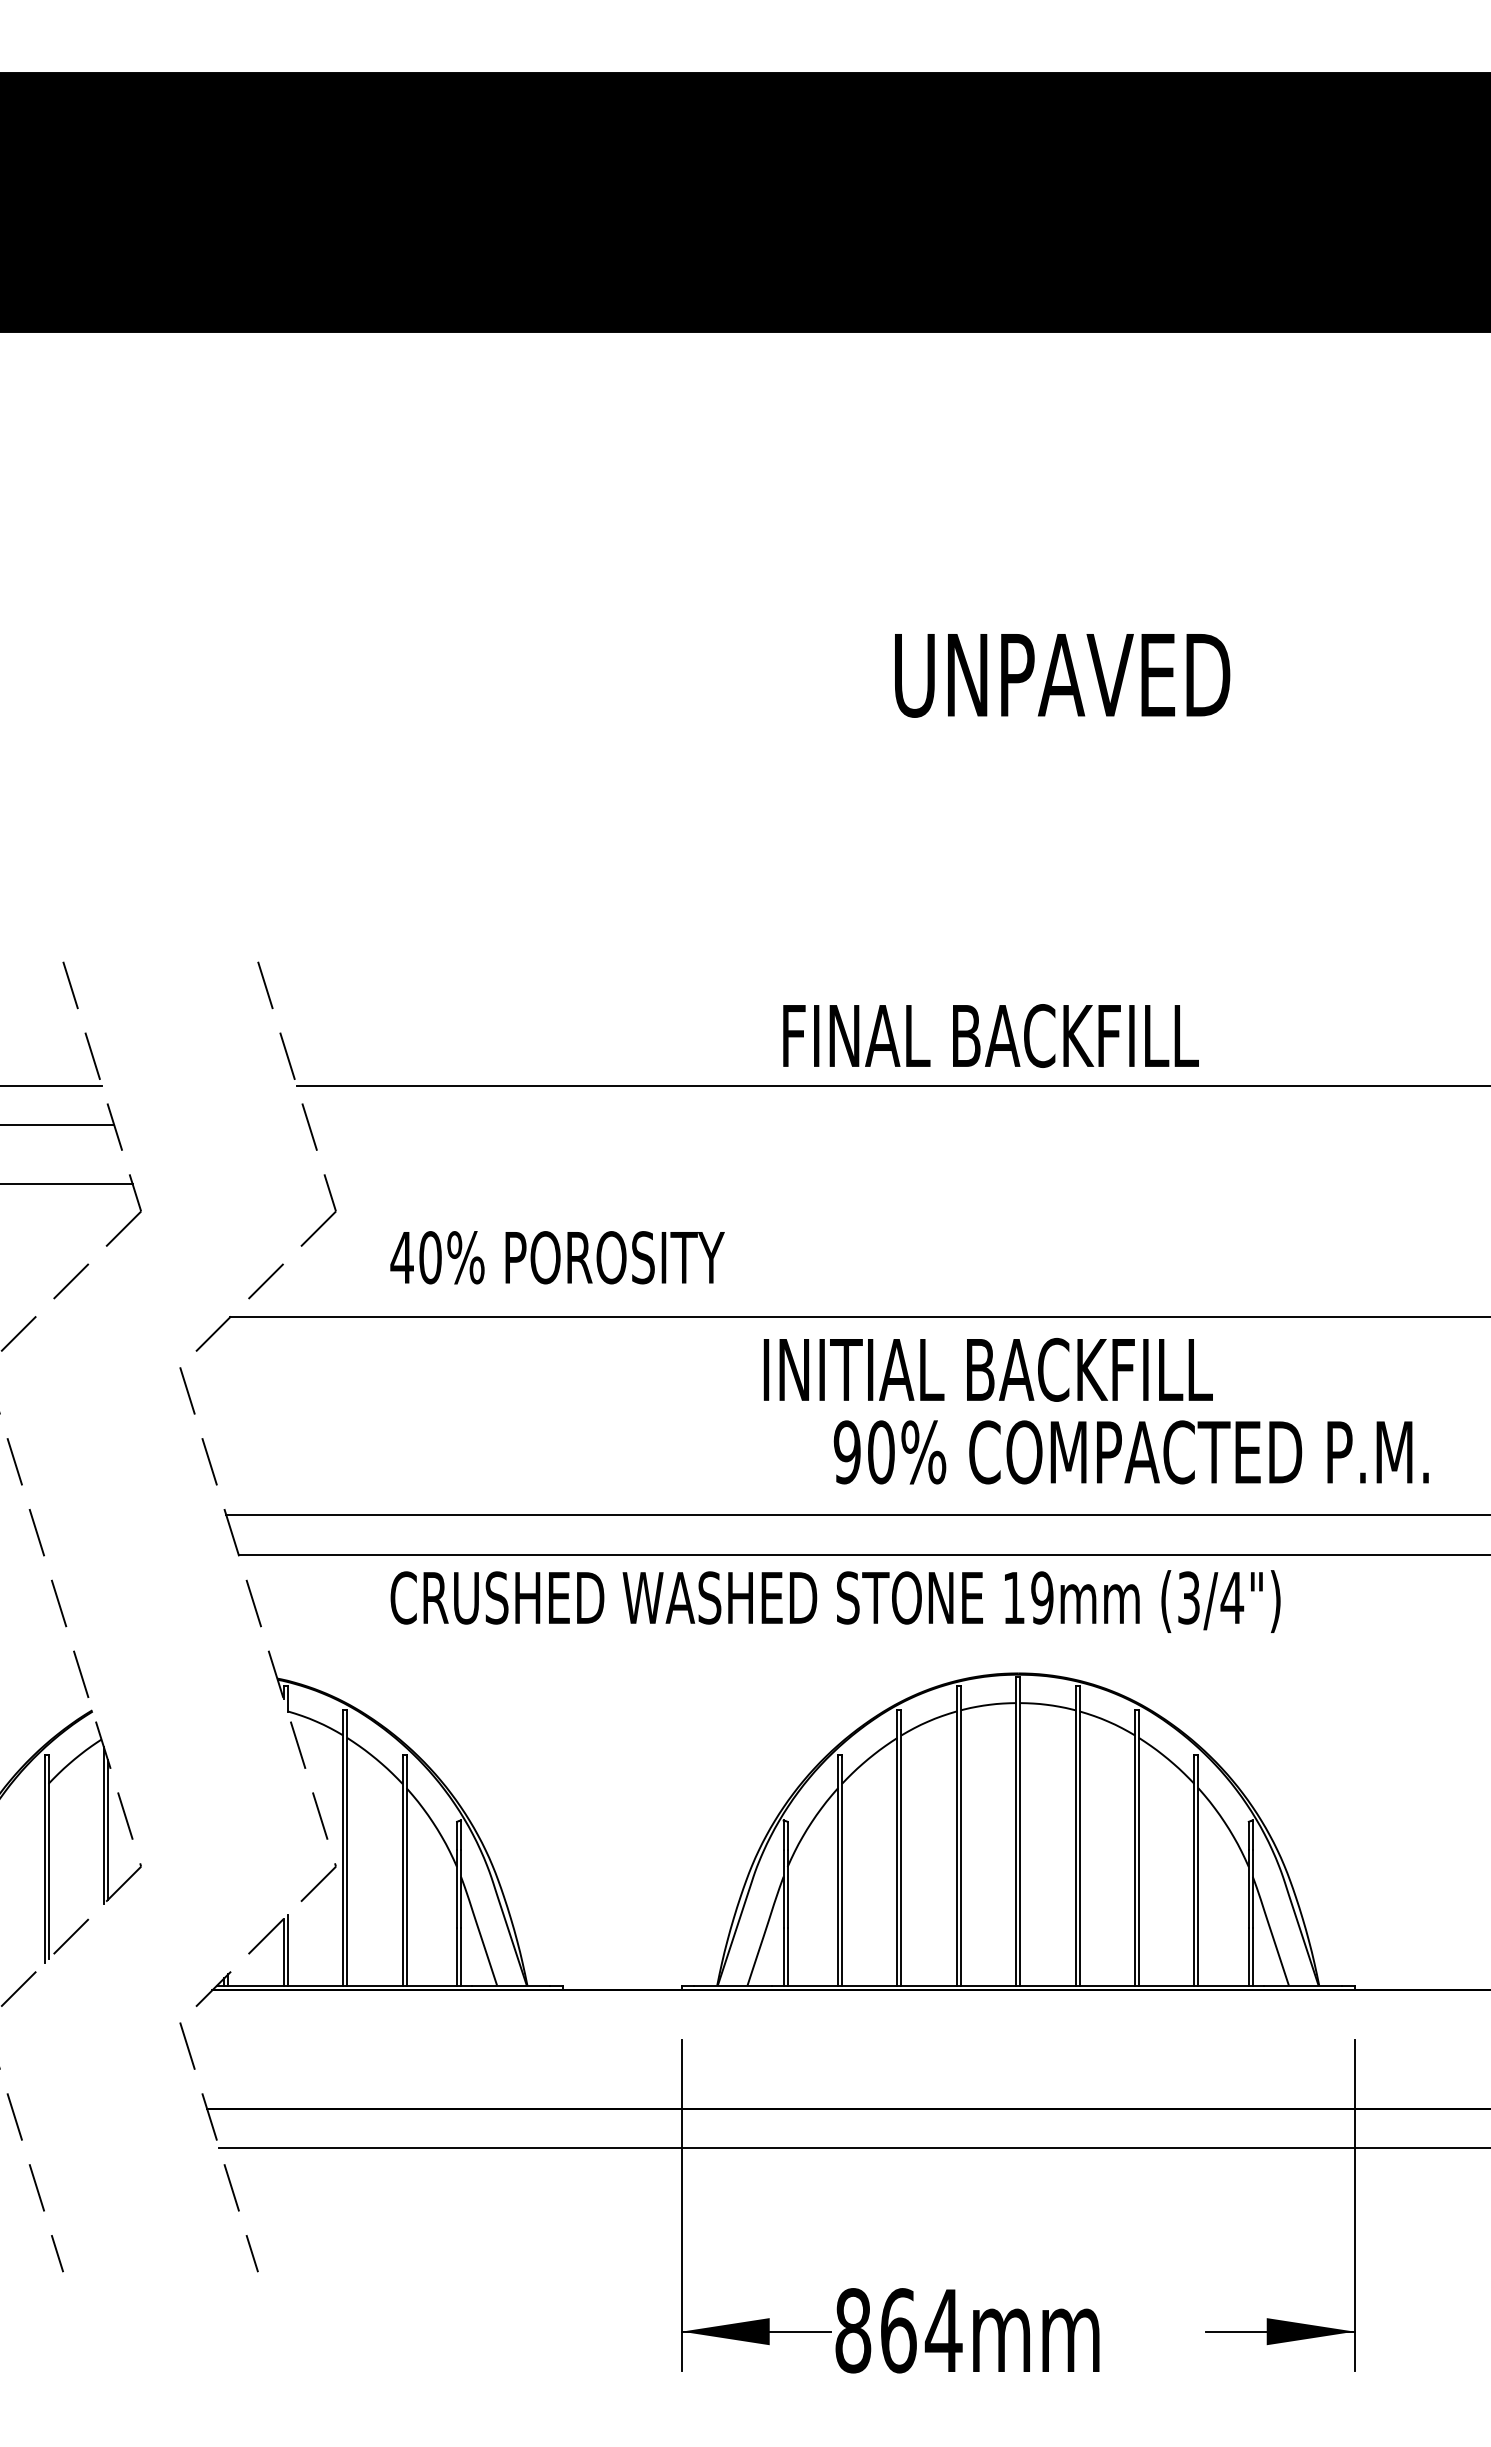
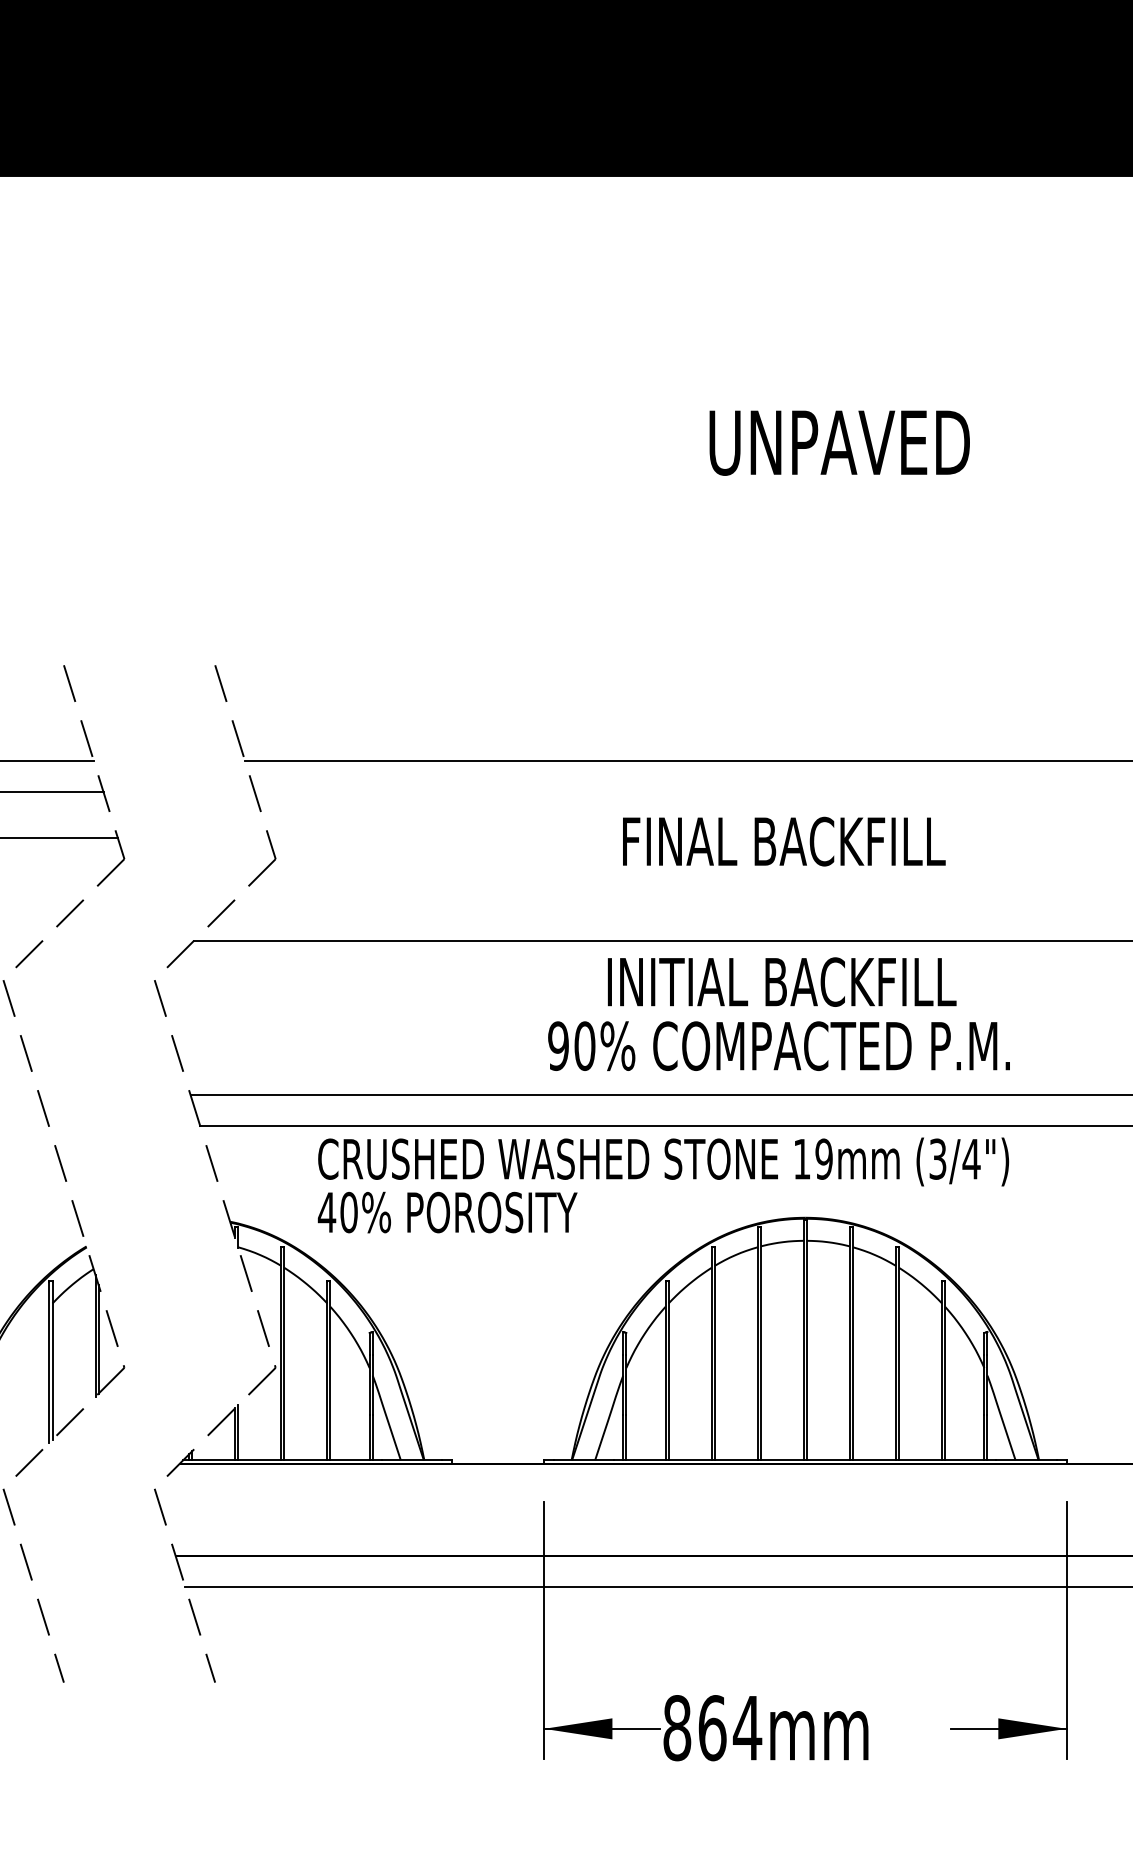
text: (990, 1035) -> (783, 841), moved
text: (557, 1257) -> (447, 1212), moved
text: (1130, 1452) -> (778, 1046), moved

